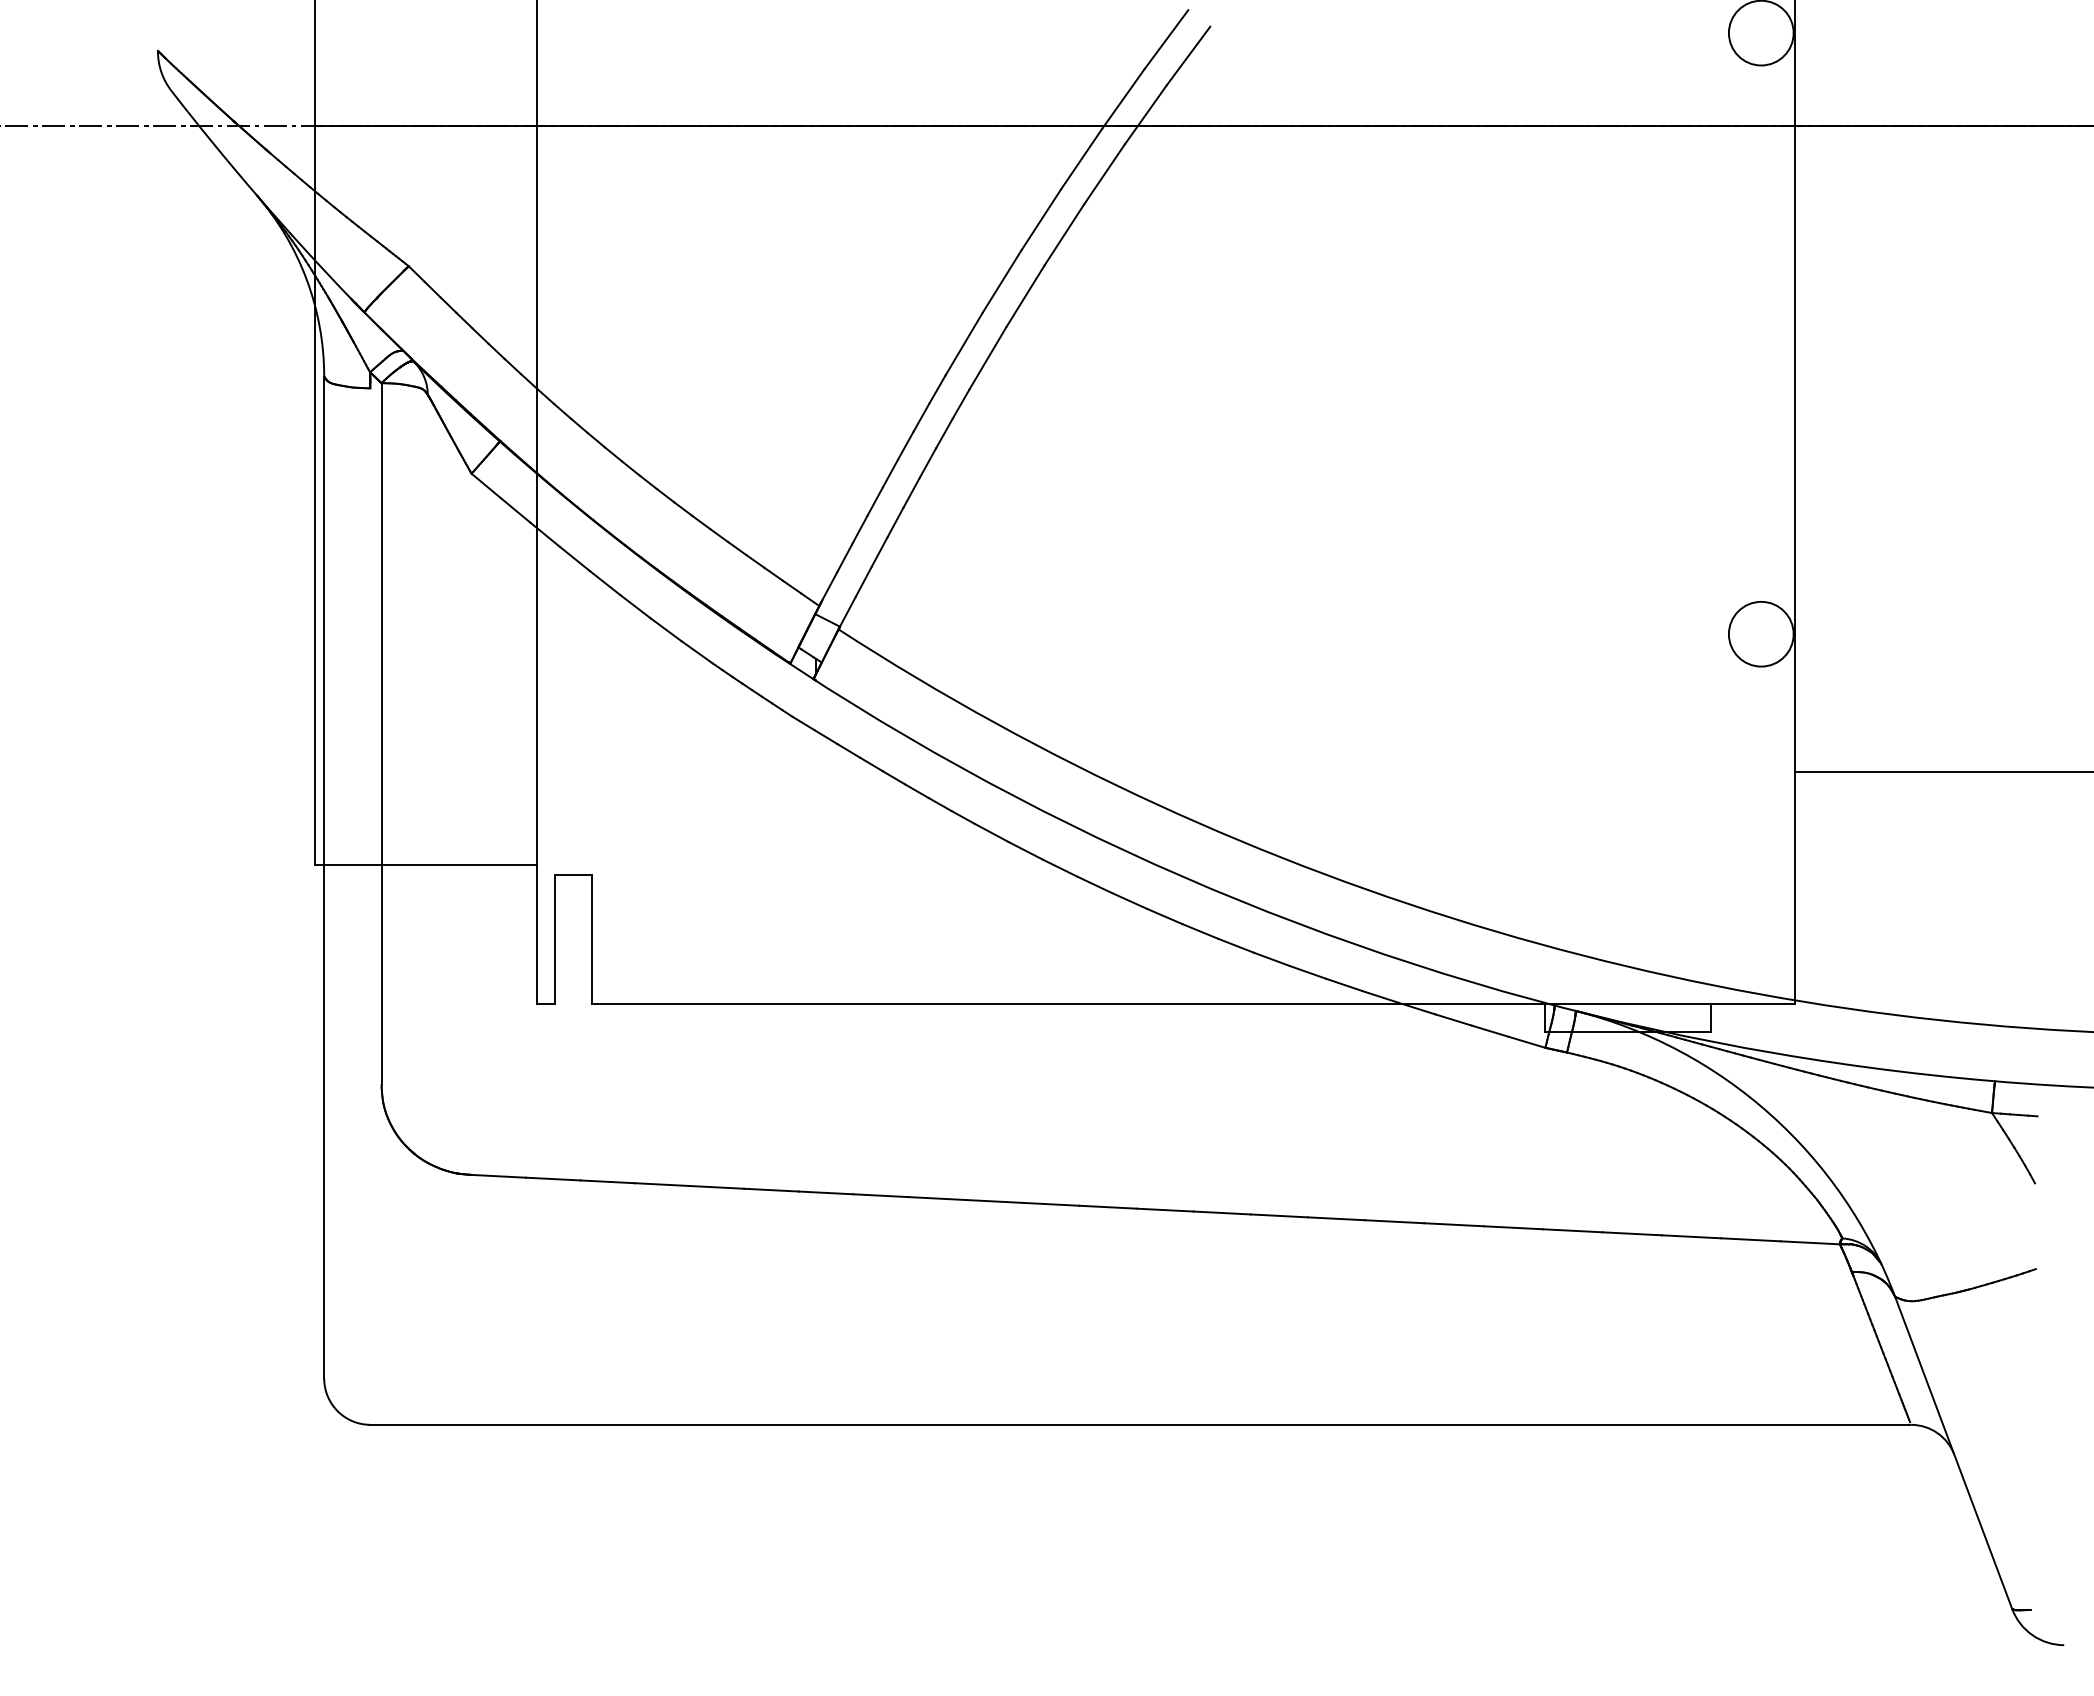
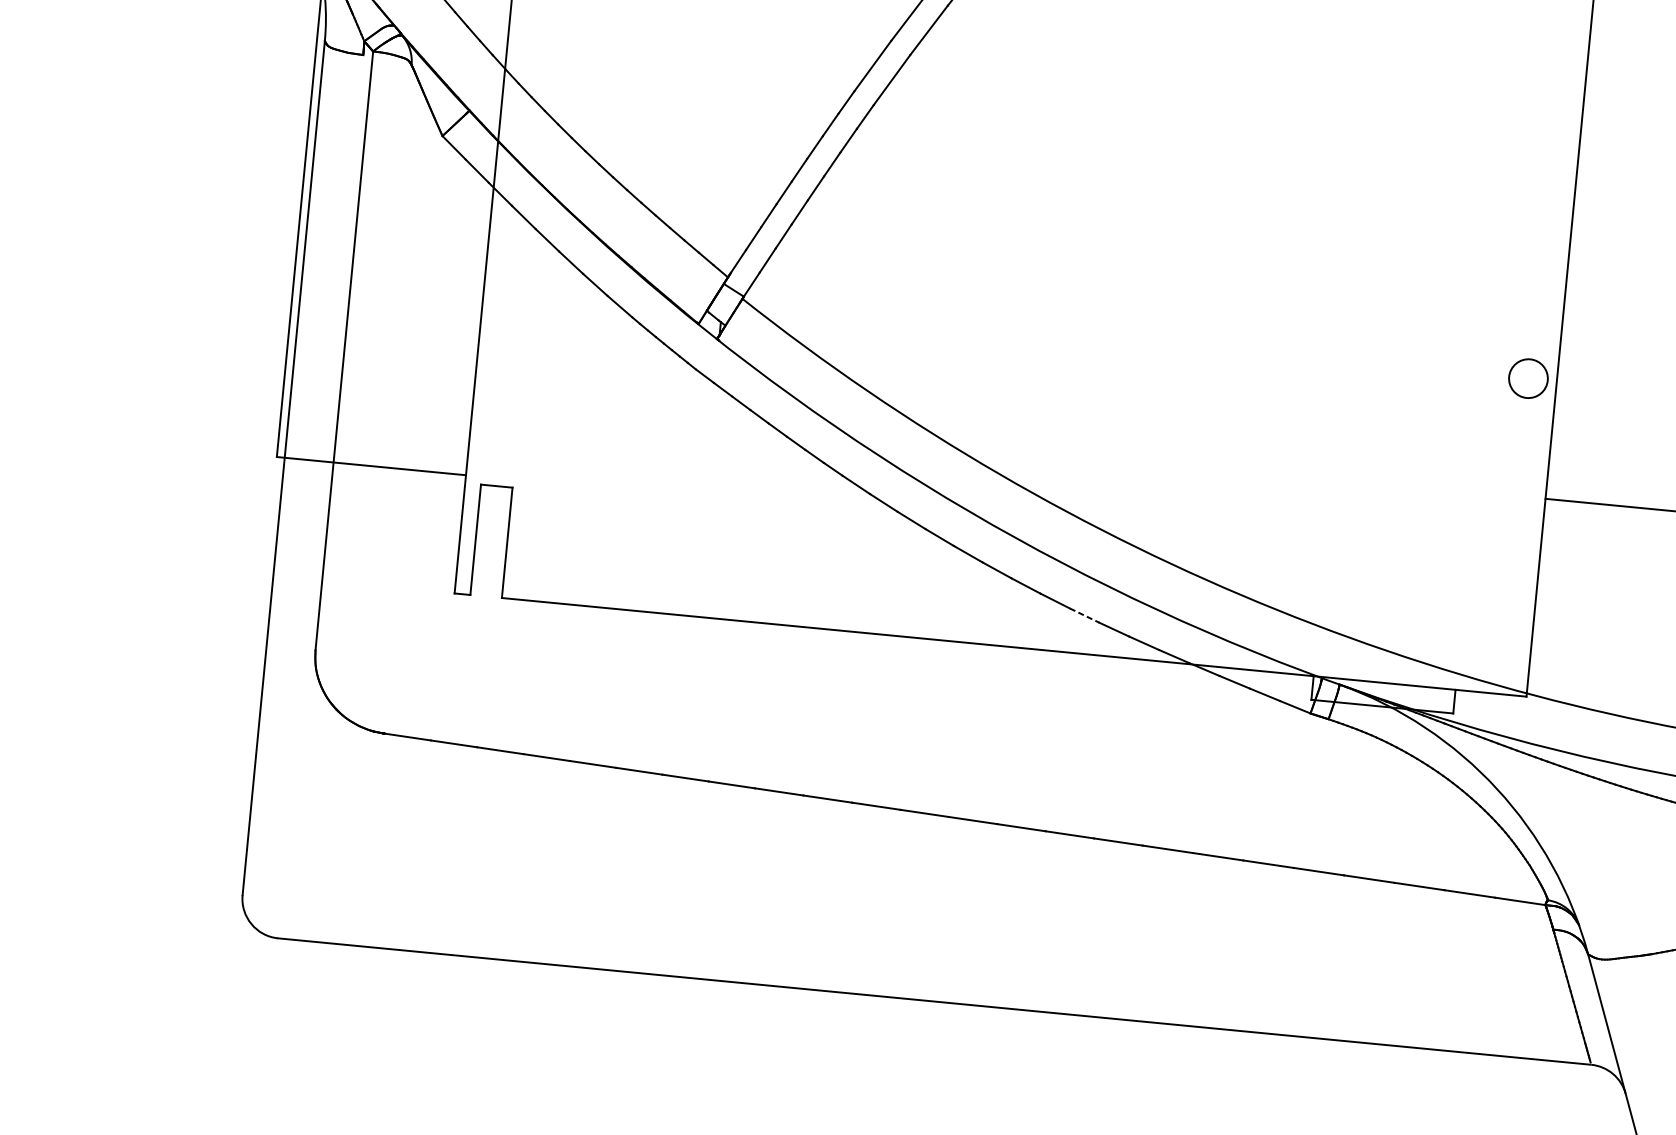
circle: (1760, 633) -> (1527, 378), size x0.7
line: (1272, 959) -> (1085, 615), solid -> dashed

